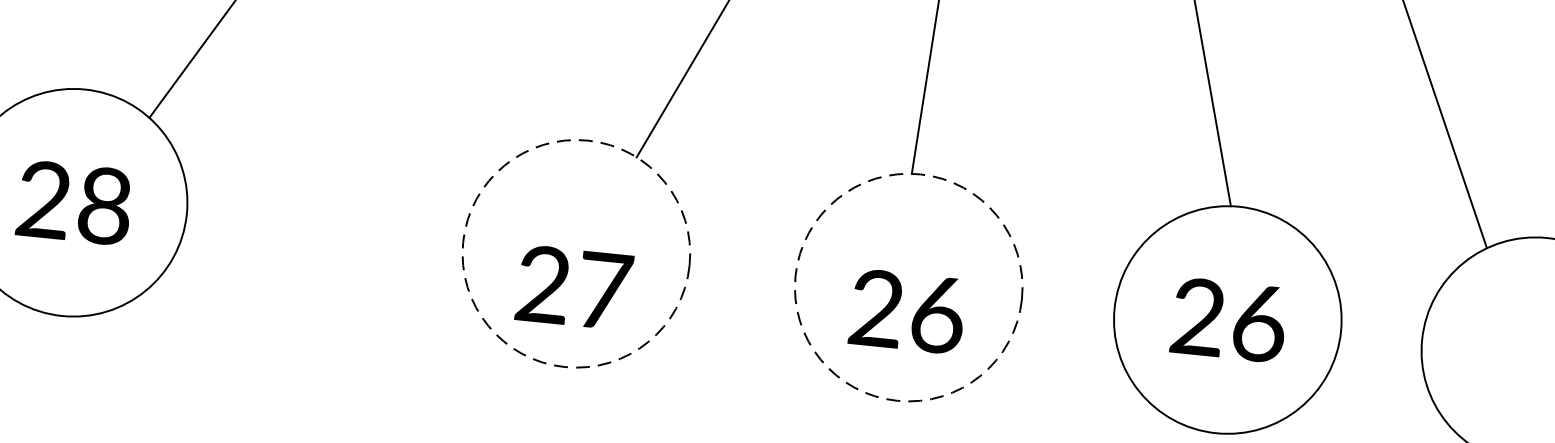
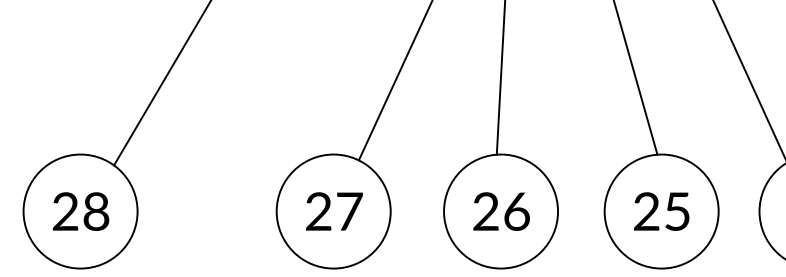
circle: (576, 253) -> (333, 211), dashed -> solid
text: (574, 287) -> (334, 211), moved
circle: (909, 287) -> (501, 211), dashed -> solid
text: (907, 311) -> (501, 211), moved
text: (1259, 323) -> (677, 211), 26 -> 25

